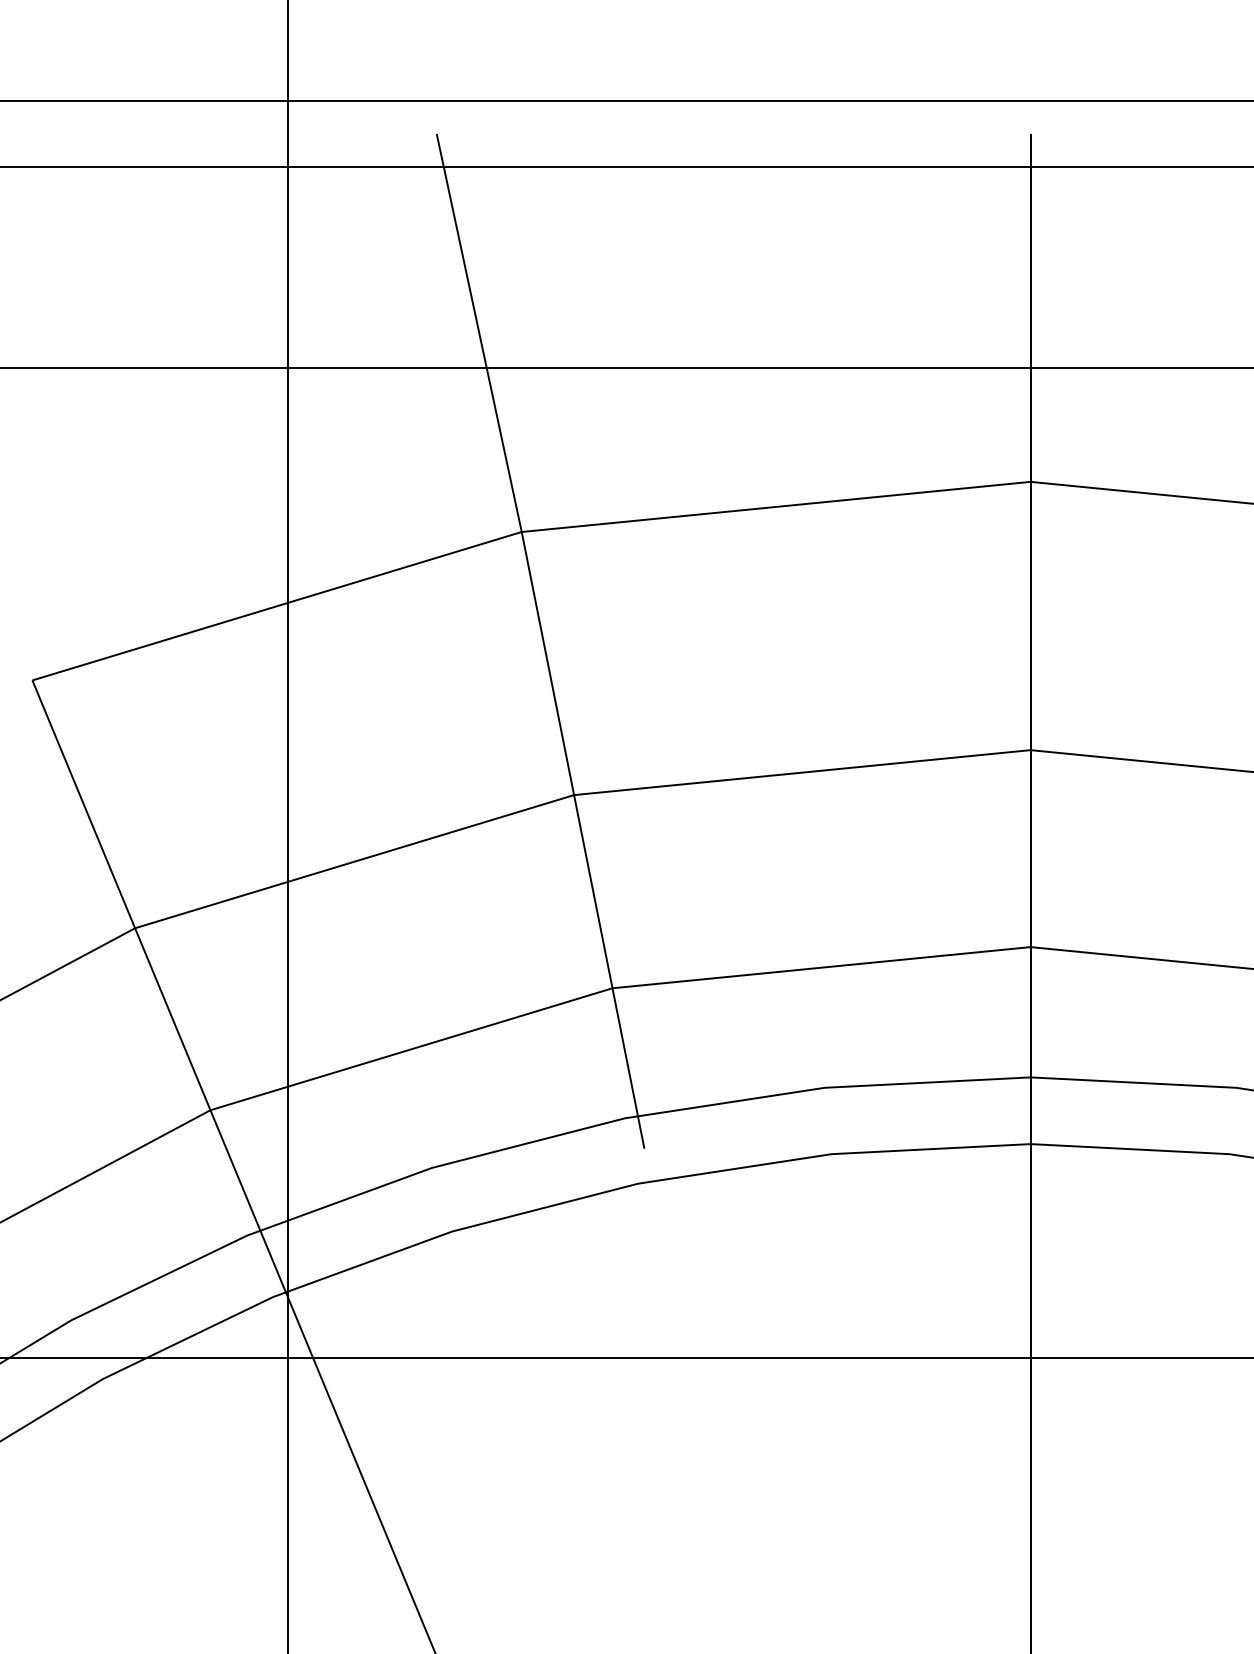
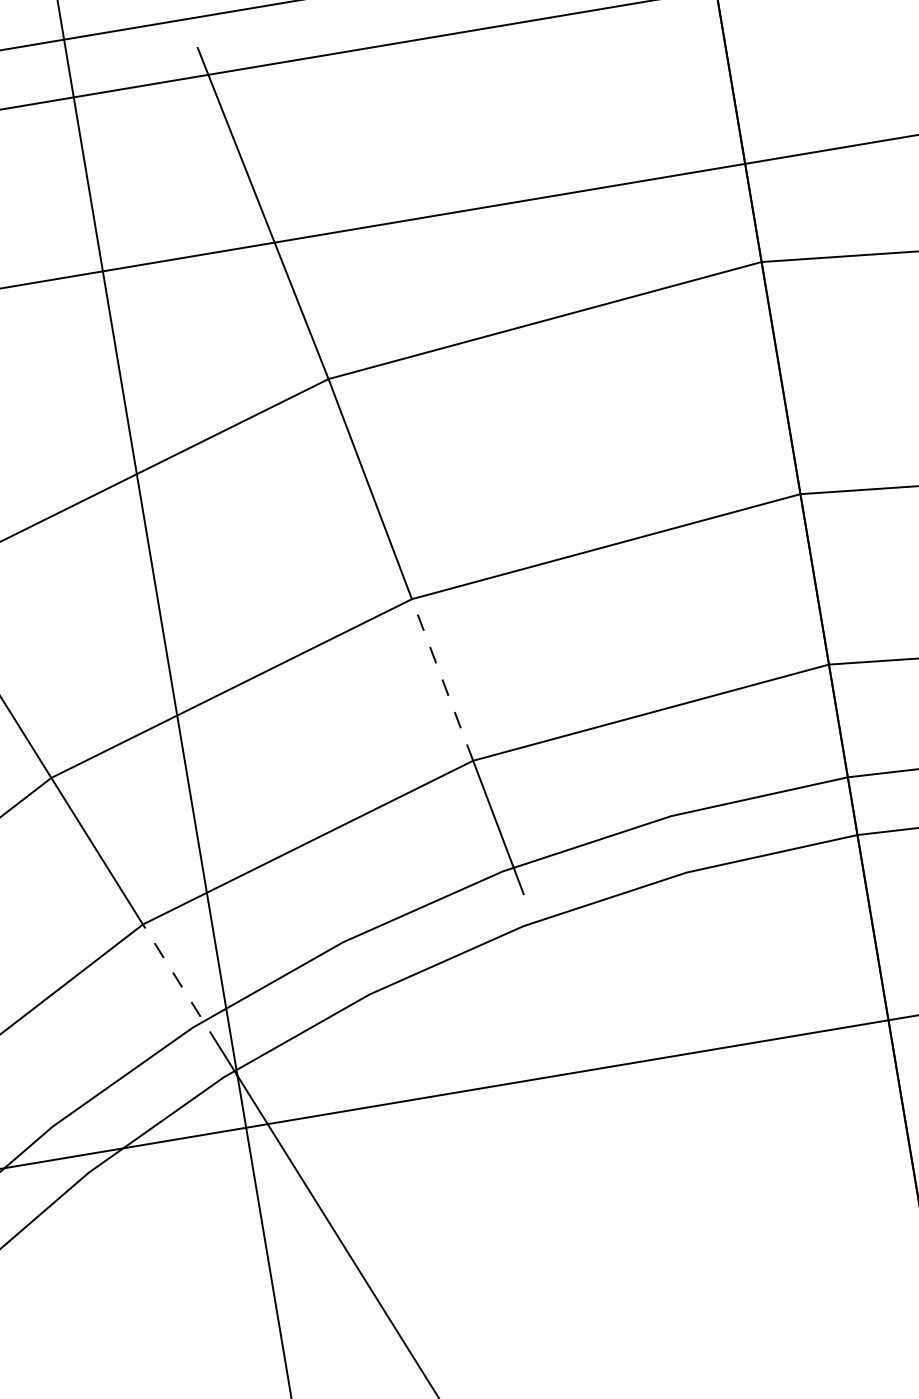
line: (593, 891) -> (442, 679), solid -> dashed
line: (241, 1185) -> (180, 985), solid -> dashed

